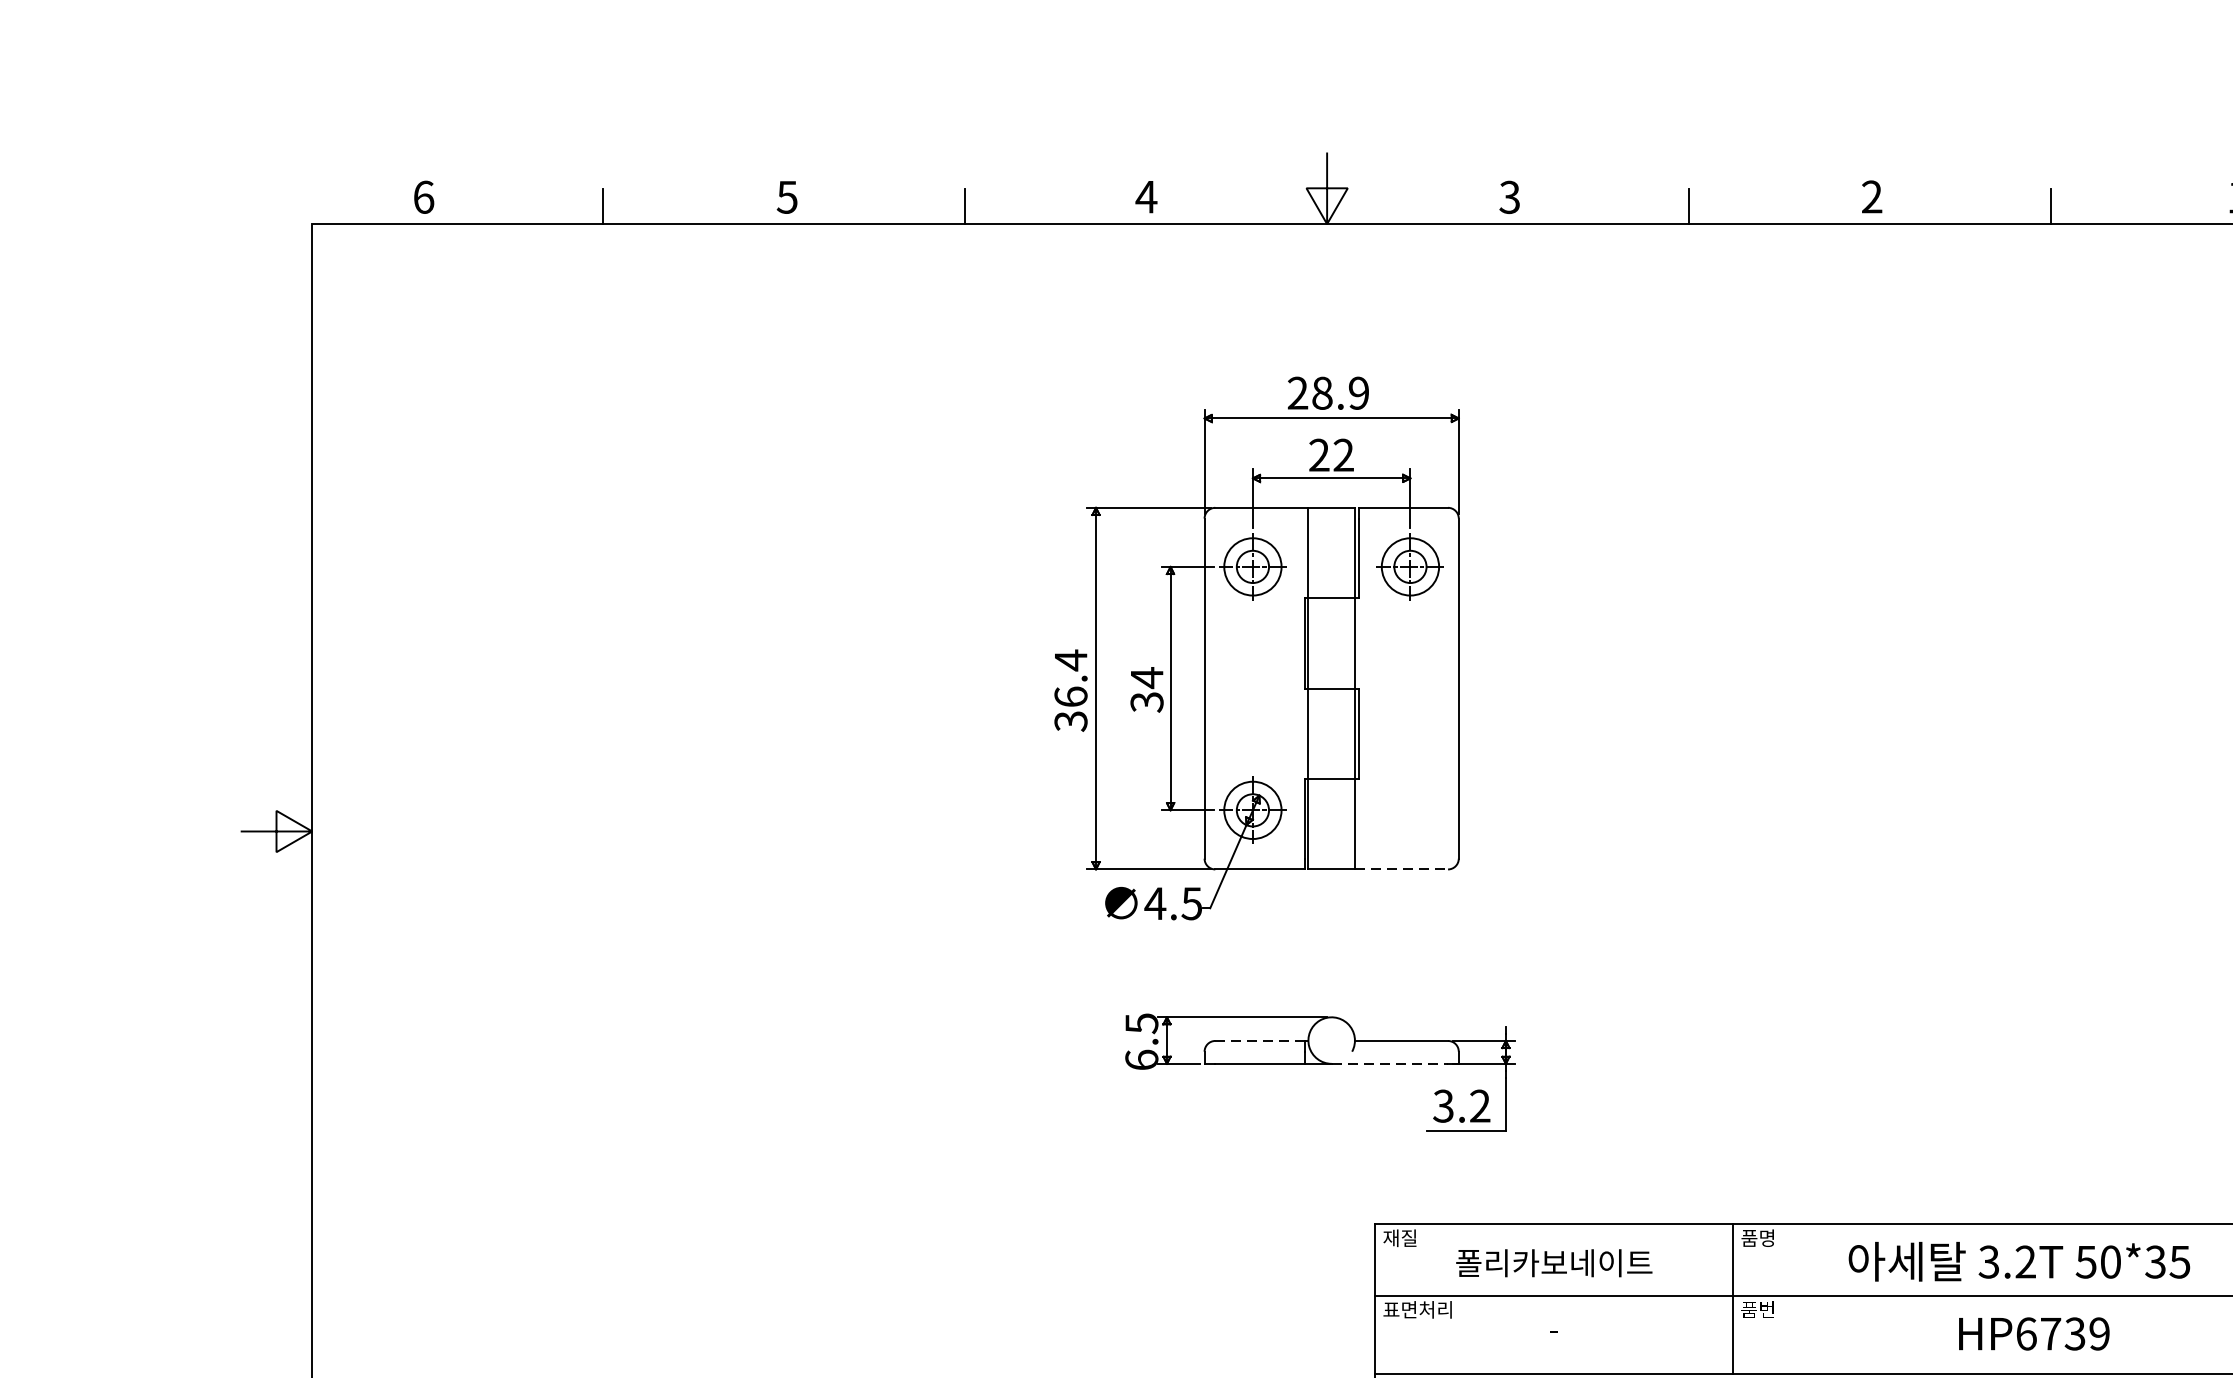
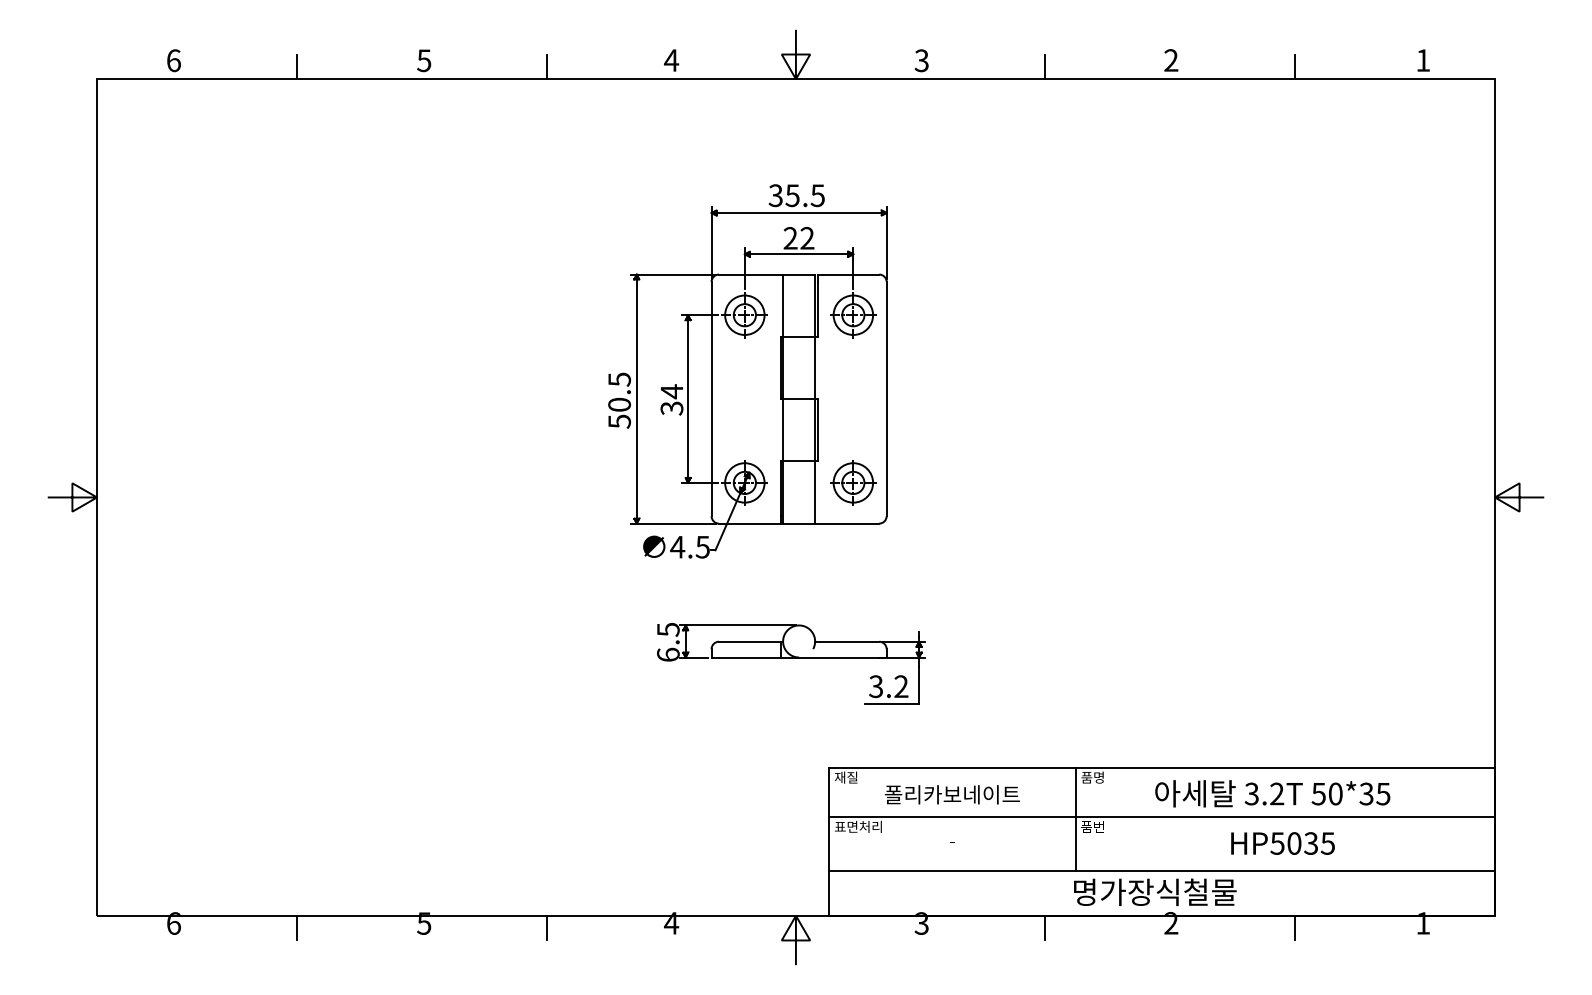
text: (1327, 393) -> (796, 195), 28.9 -> 35.5
text: (1070, 690) -> (619, 400), 36.4 -> 50.5
part: (1410, 809) -> (853, 482), added
line: (1401, 869) -> (847, 523), dashed -> solid
line: (1259, 1040) -> (749, 641), dashed -> solid
line: (1390, 1063) -> (839, 657), dashed -> solid
text: (2062, 1333) -> (1302, 843), HP6739 -> HP5035

